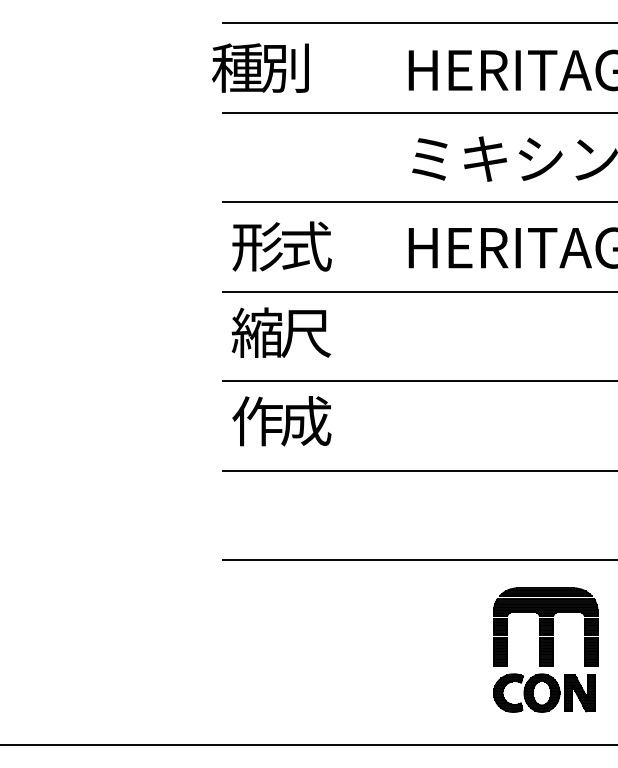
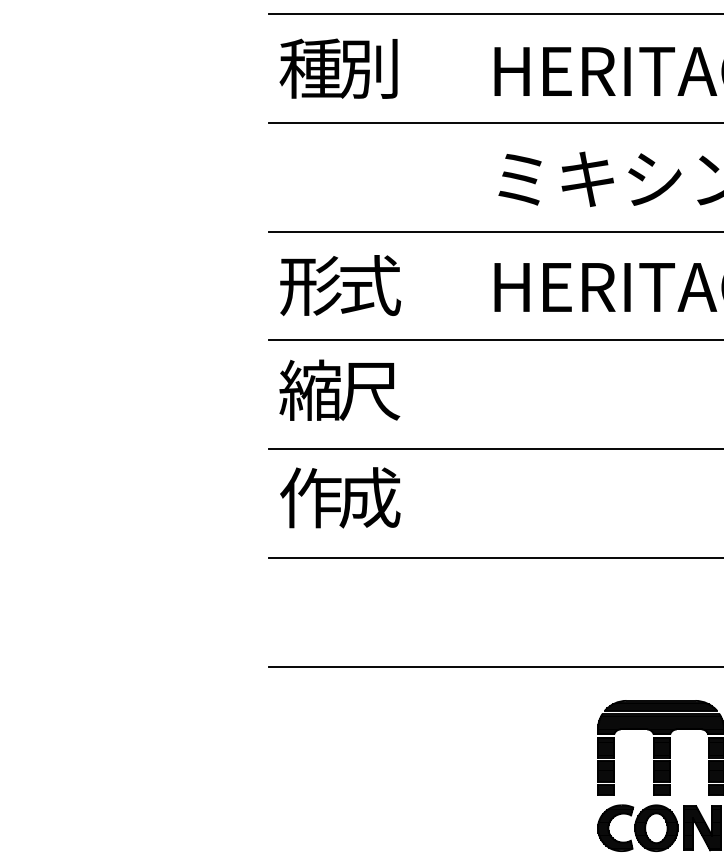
text: (260, 67) -> (338, 68), moved

